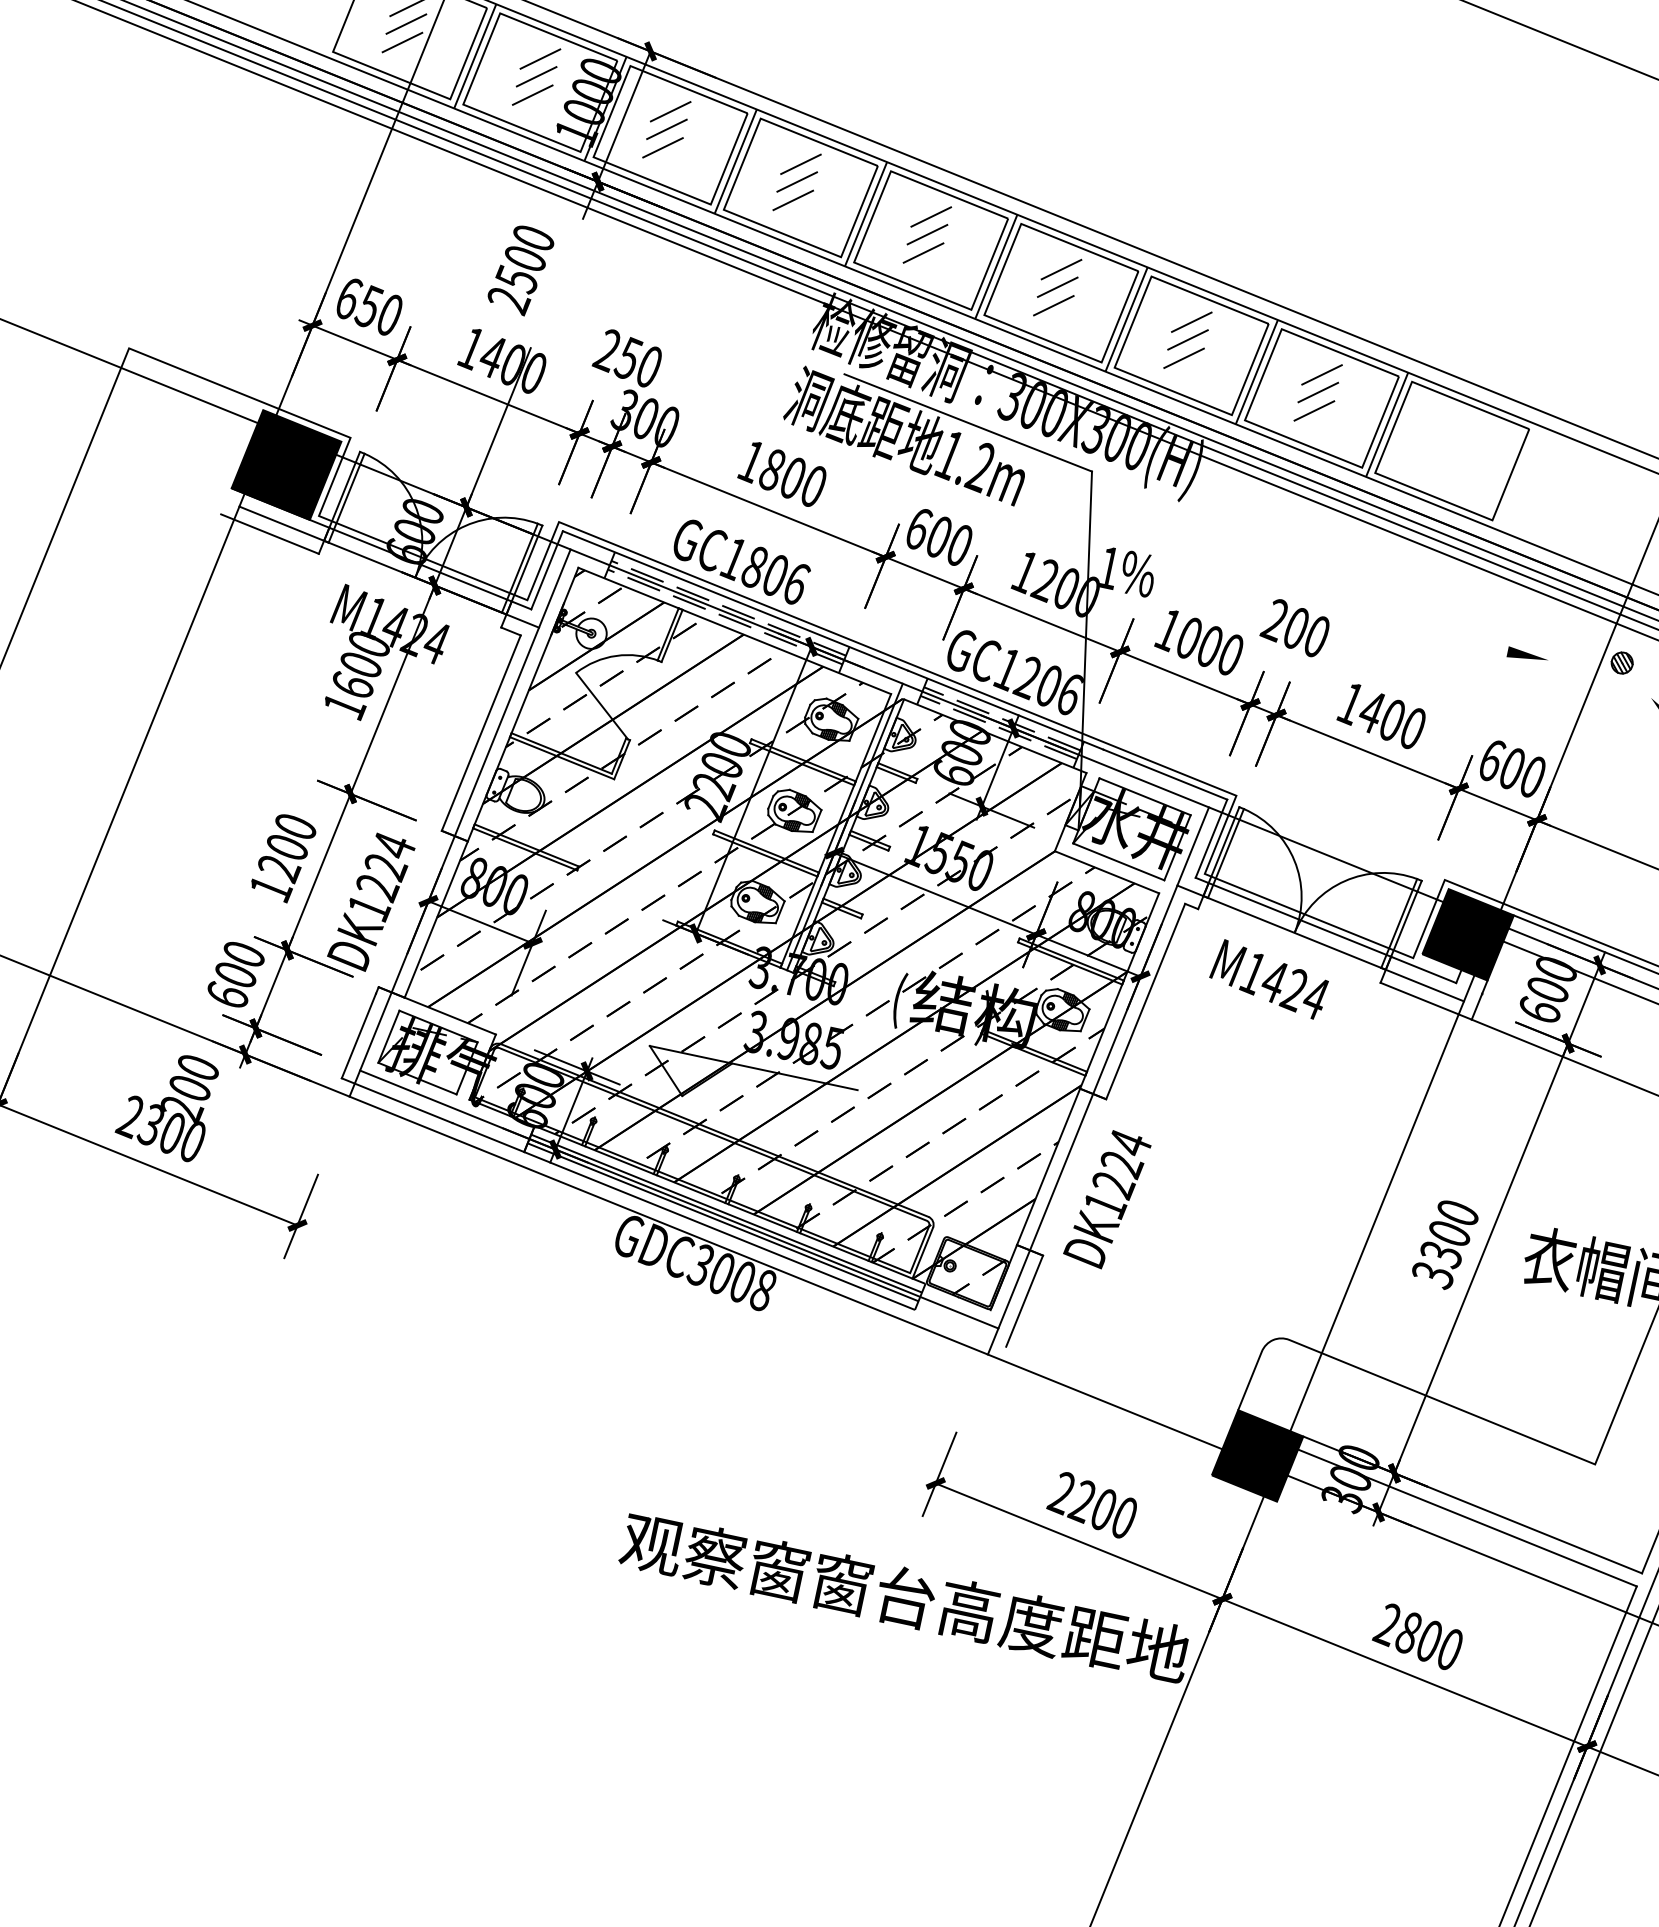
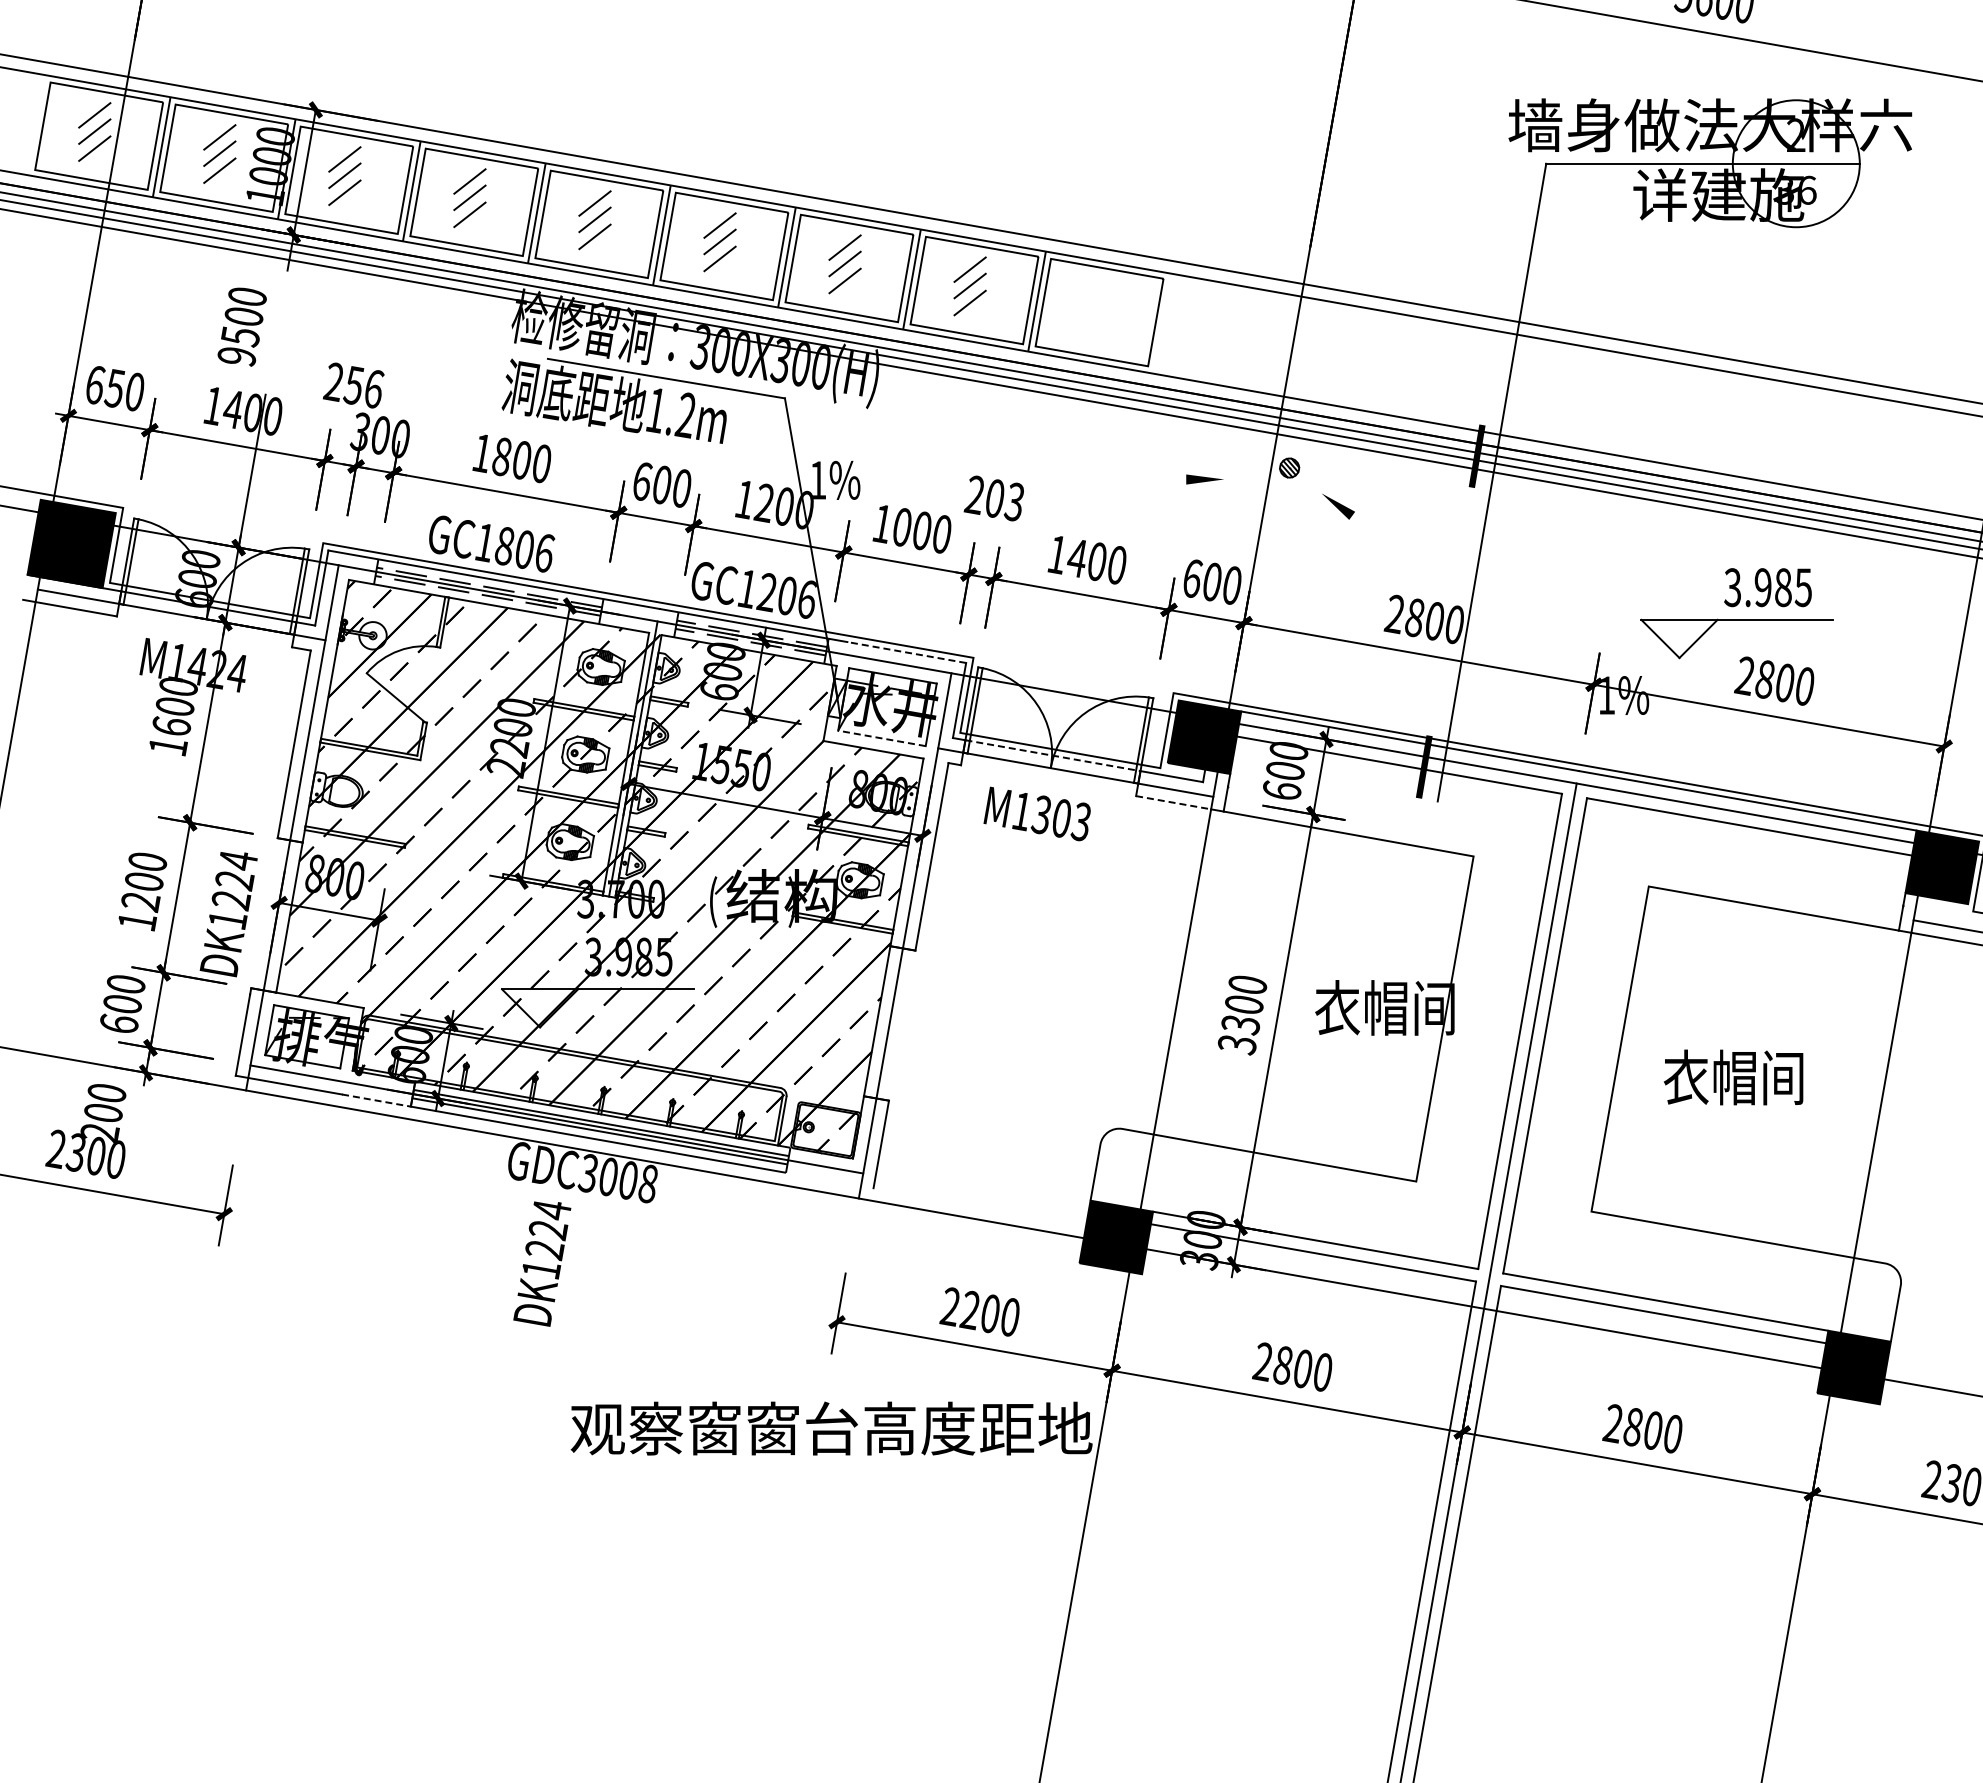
text: (507, 301) -> (236, 357), 2500 -> 9500
text: (650, 366) -> (374, 388), 250 -> 256
text: (1315, 635) -> (1013, 501), 200 -> 203
line: (1165, 774) -> (906, 652), solid -> dashed
line: (1118, 861) -> (881, 738), solid -> dashed
line: (1299, 919) -> (1052, 755), solid -> dashed
text: (1293, 989) -> (1060, 818), M1424 -> M1303
line: (1420, 998) -> (1174, 802), solid -> dashed
line: (488, 1137) -> (376, 1100), solid -> dashed
text: (1107, 1198) -> (542, 1263), moved

